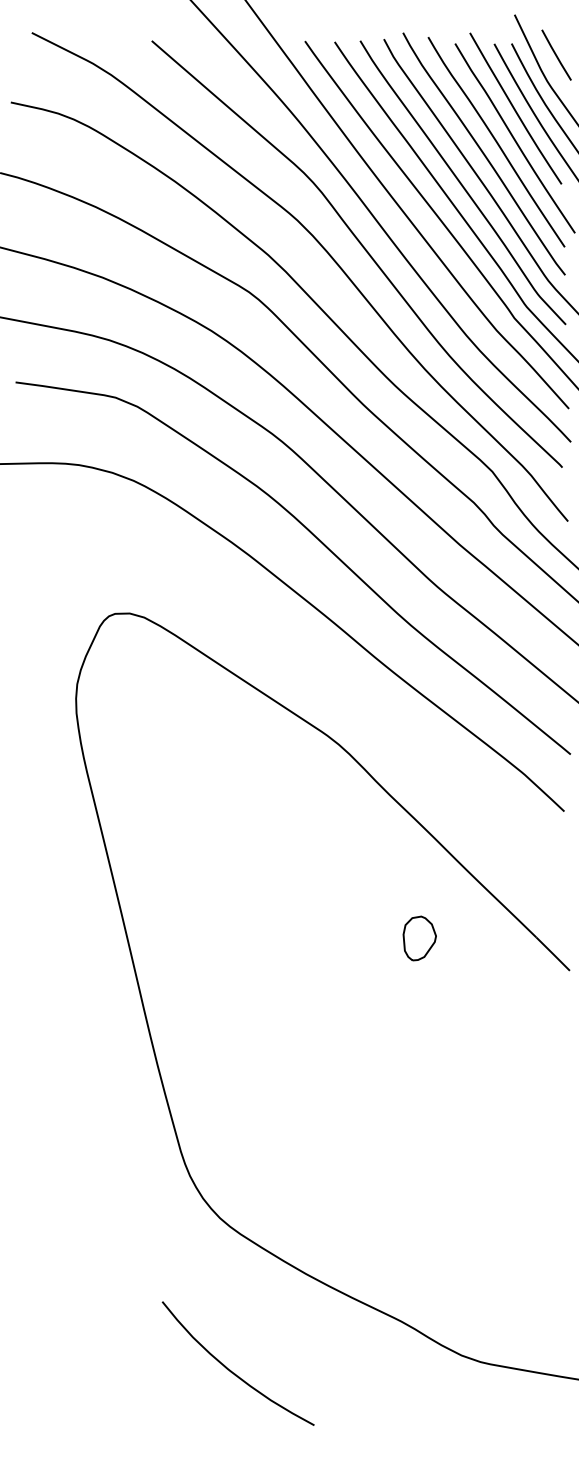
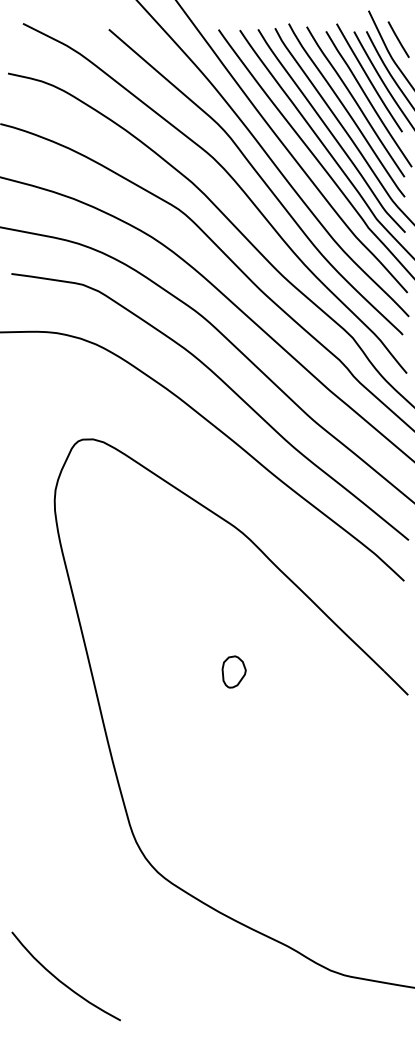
part: (419, 938) -> (233, 672), moved
curve: (230, 1369) -> (60, 980), moved

